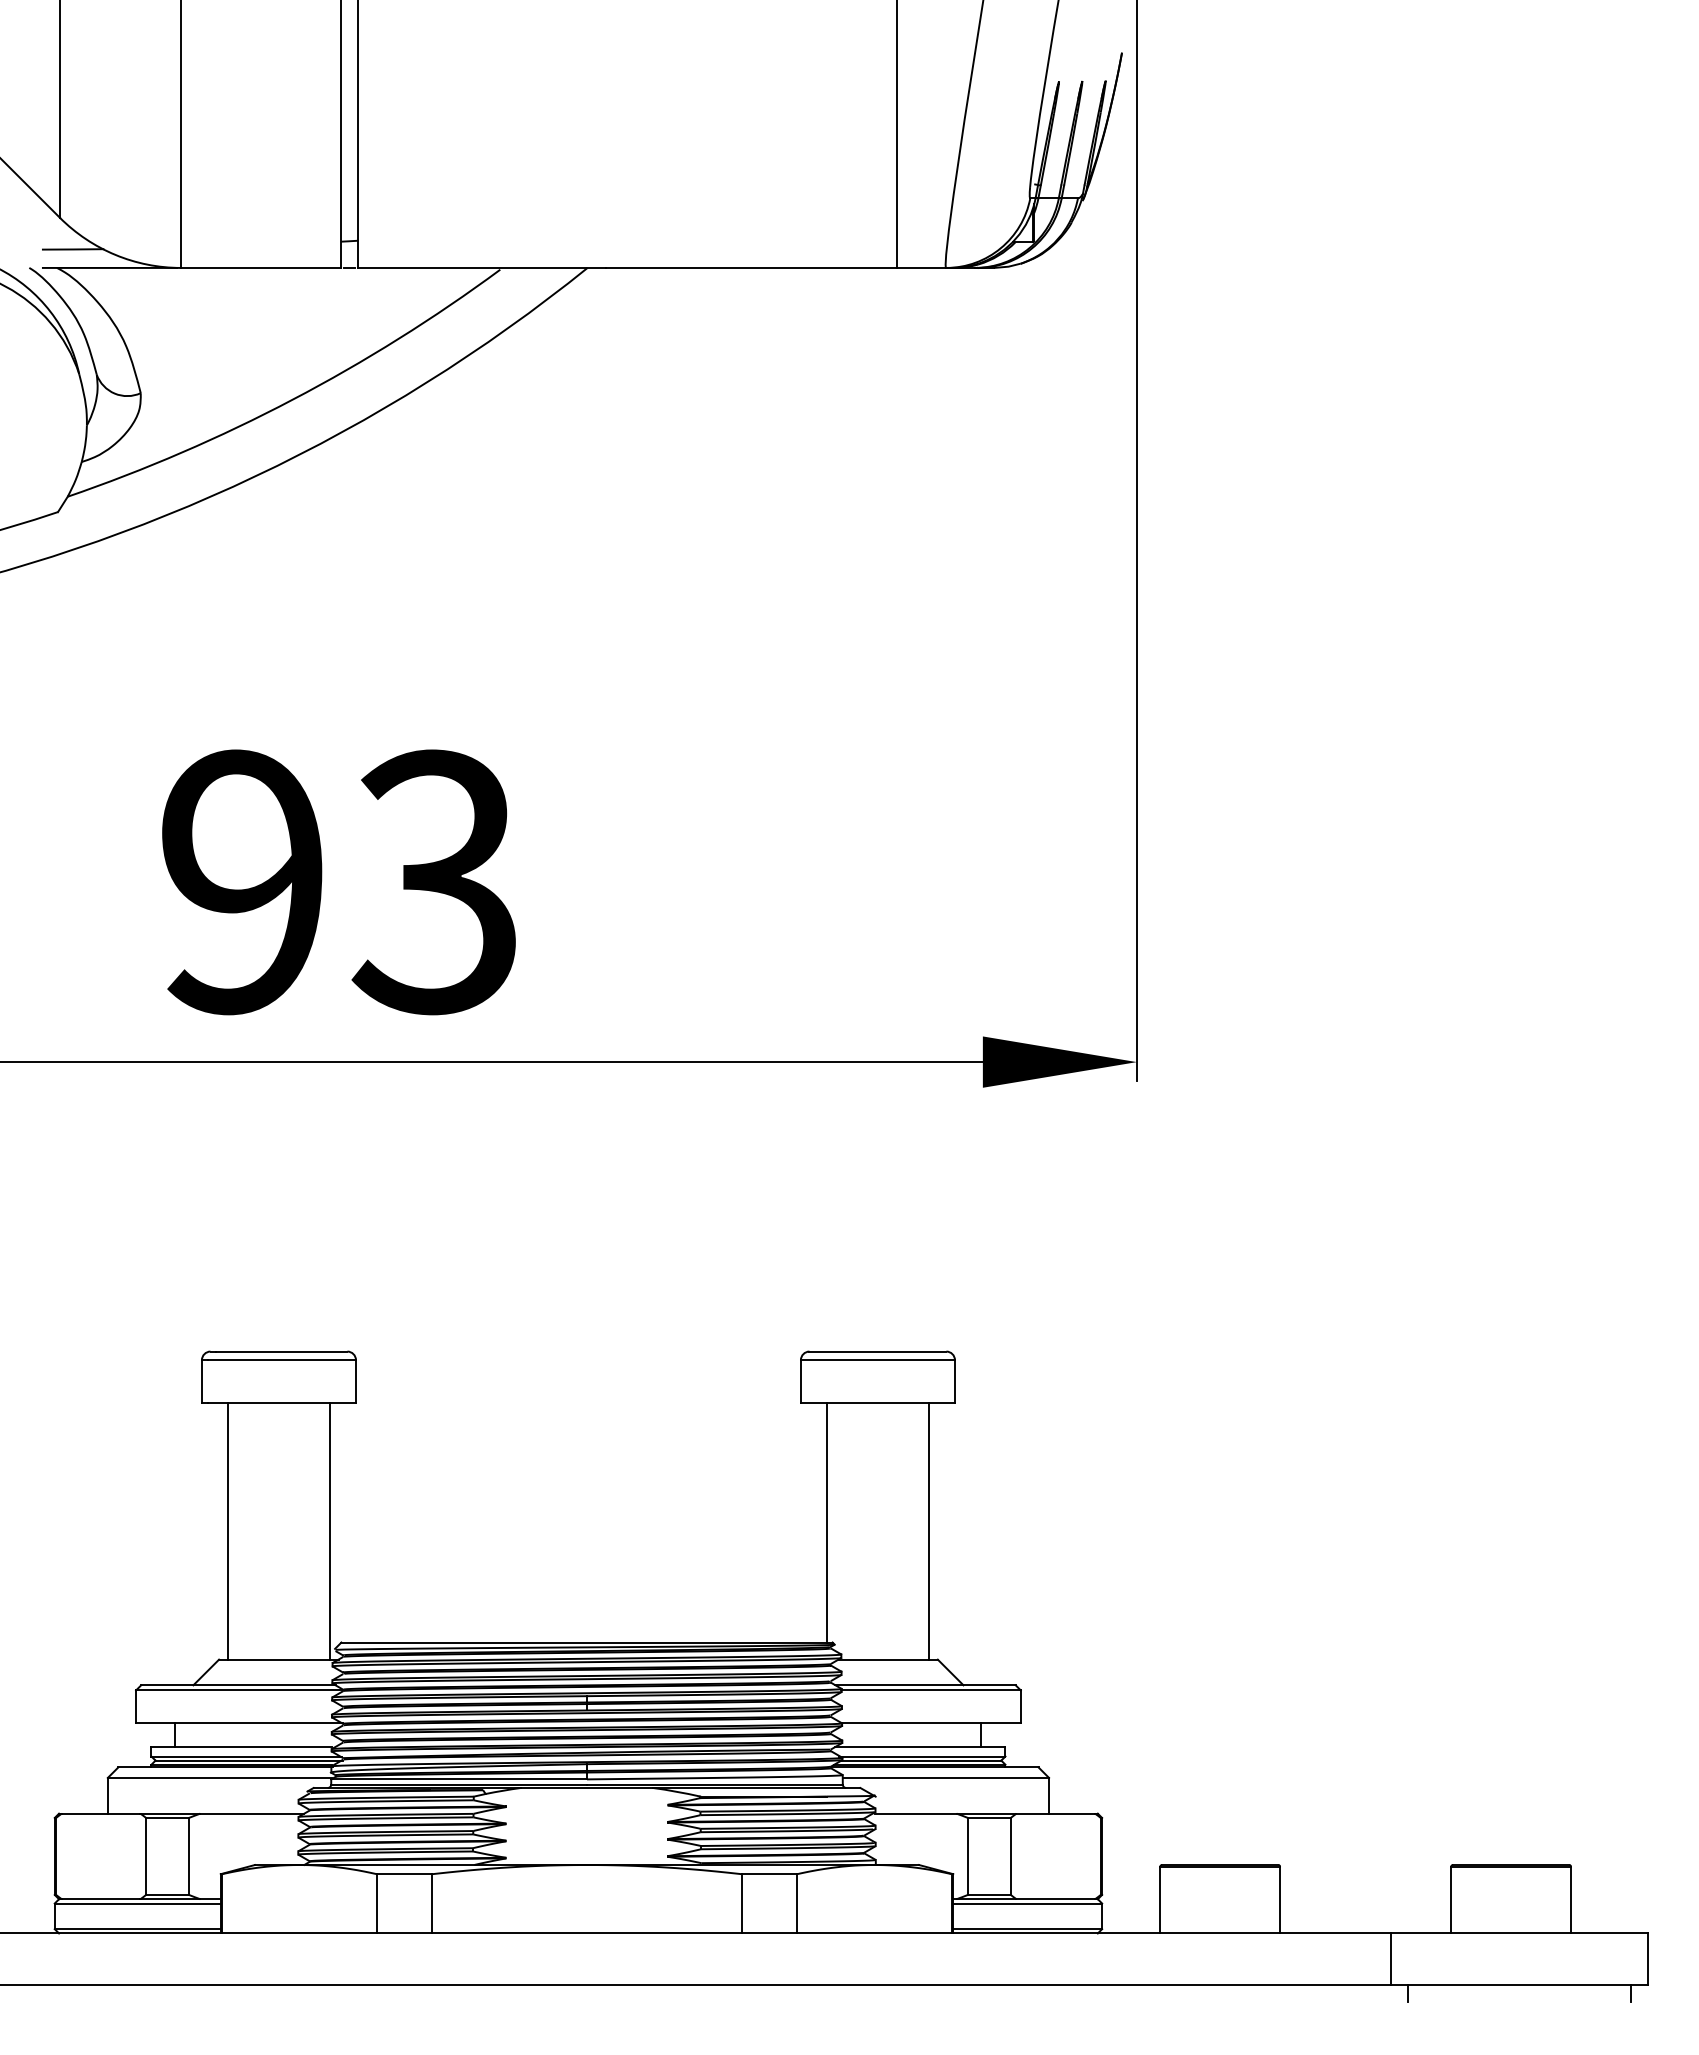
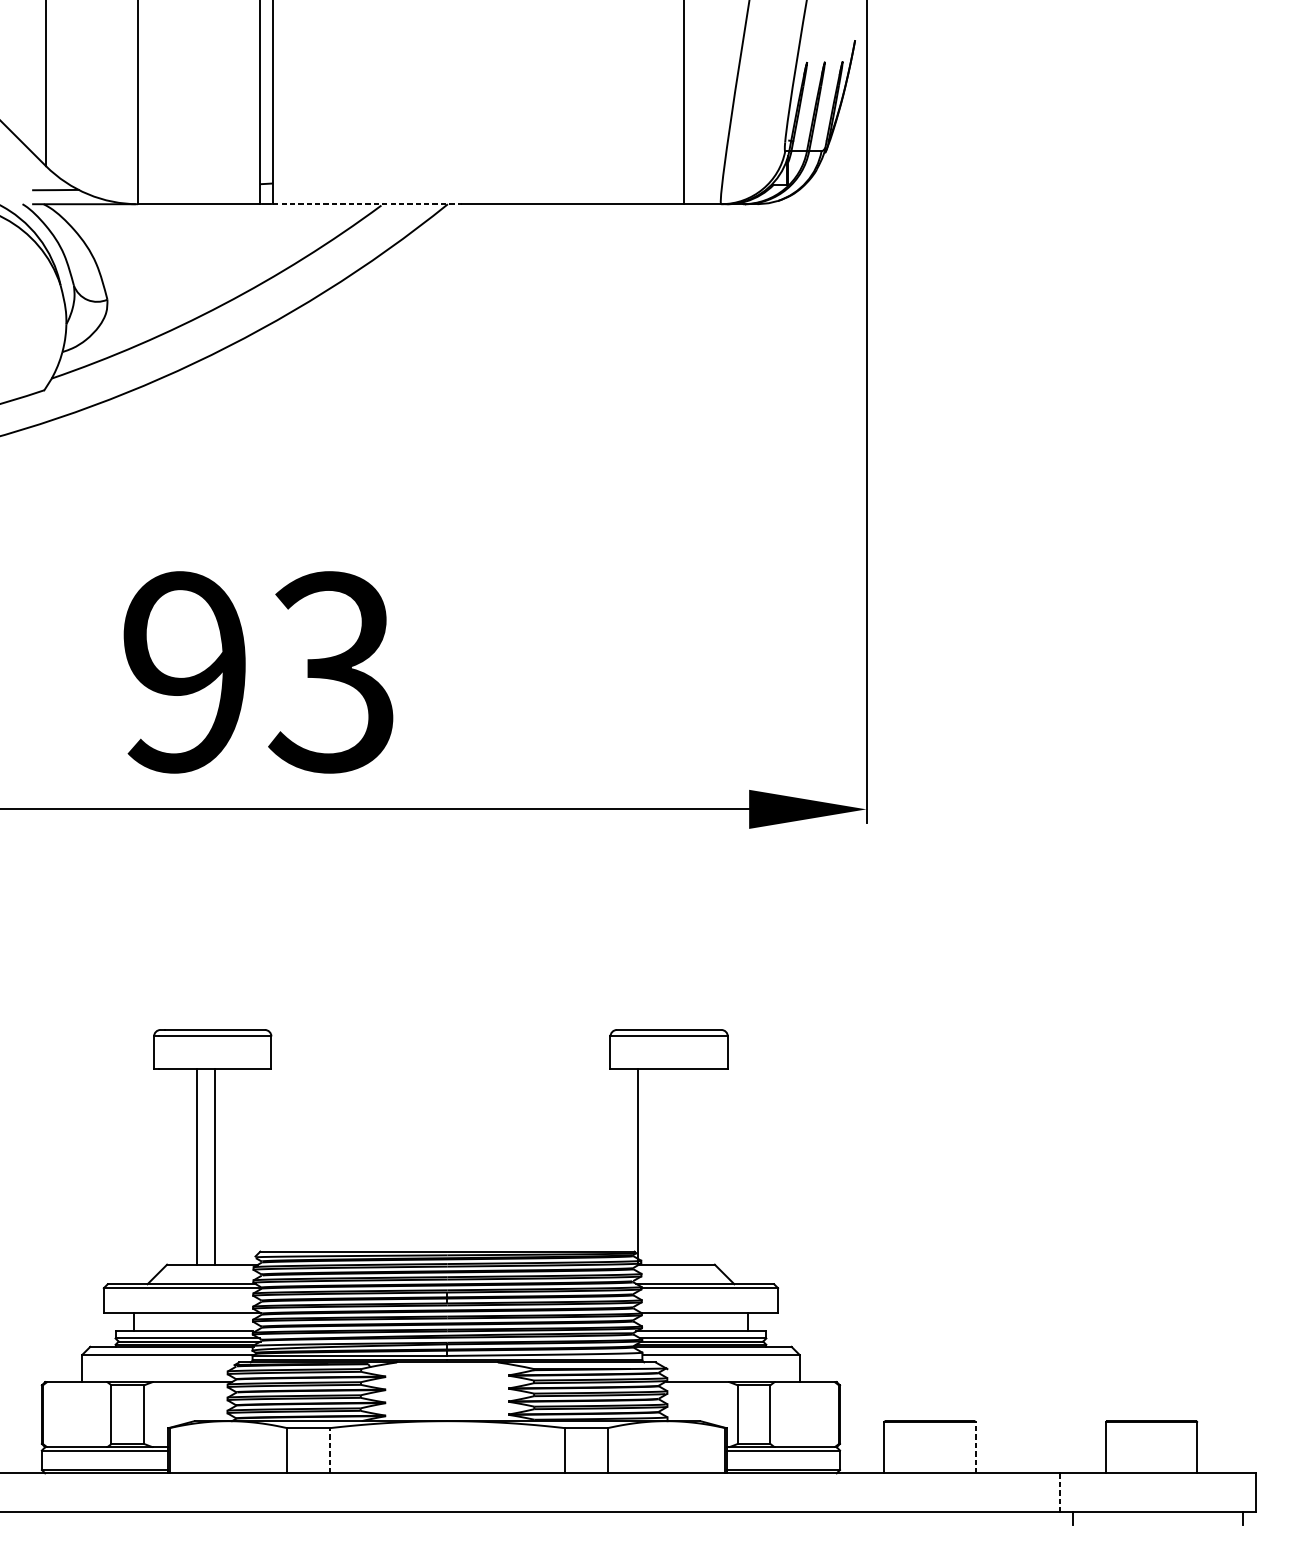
line: (482, 267) -> (367, 203), solid -> dashed
line: (826, 1522) -> (629, 1160), removed
line: (227, 1530) -> (214, 1166), moved
line: (330, 1530) -> (197, 1166), moved
line: (929, 1530) -> (638, 1166), moved
line: (1280, 1899) -> (975, 1447), solid -> dashed
line: (432, 1903) -> (329, 1450), solid -> dashed
line: (1391, 1959) -> (1060, 1493), solid -> dashed

